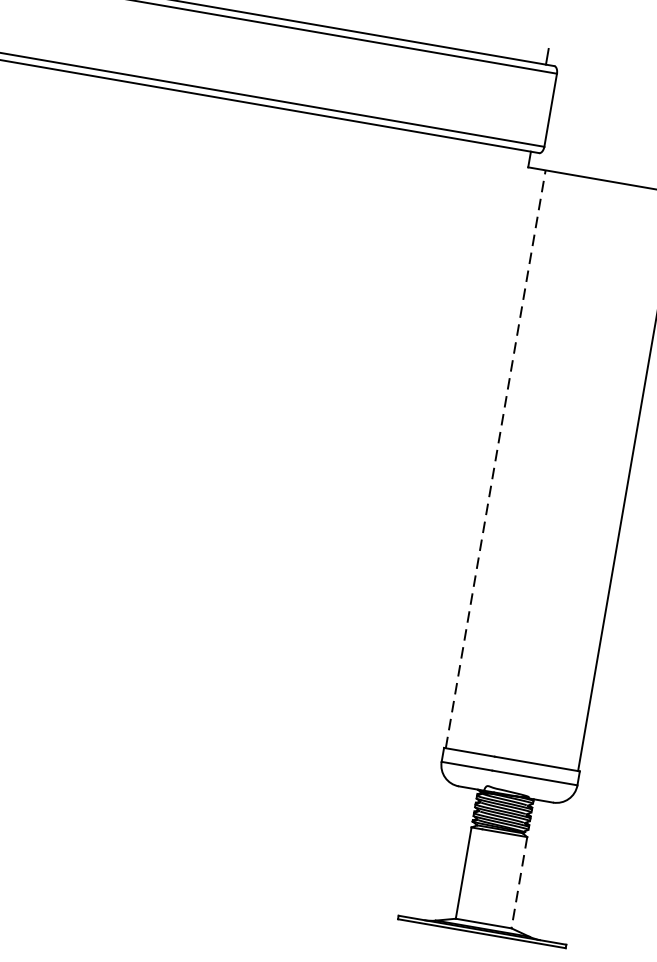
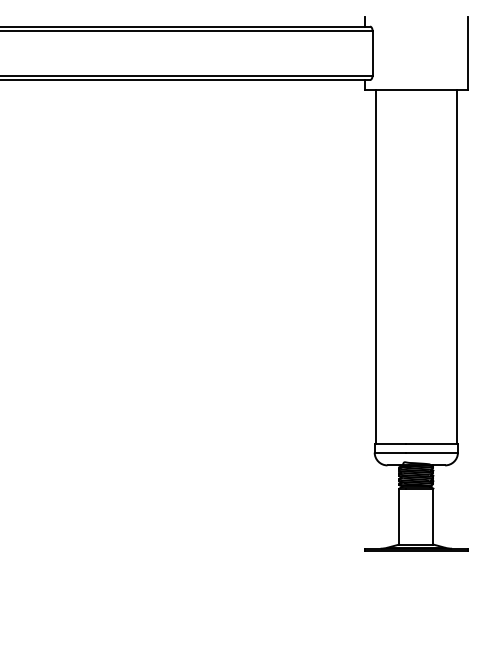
line: (495, 458) -> (375, 266), dashed -> solid
line: (519, 882) -> (433, 516), dashed -> solid

